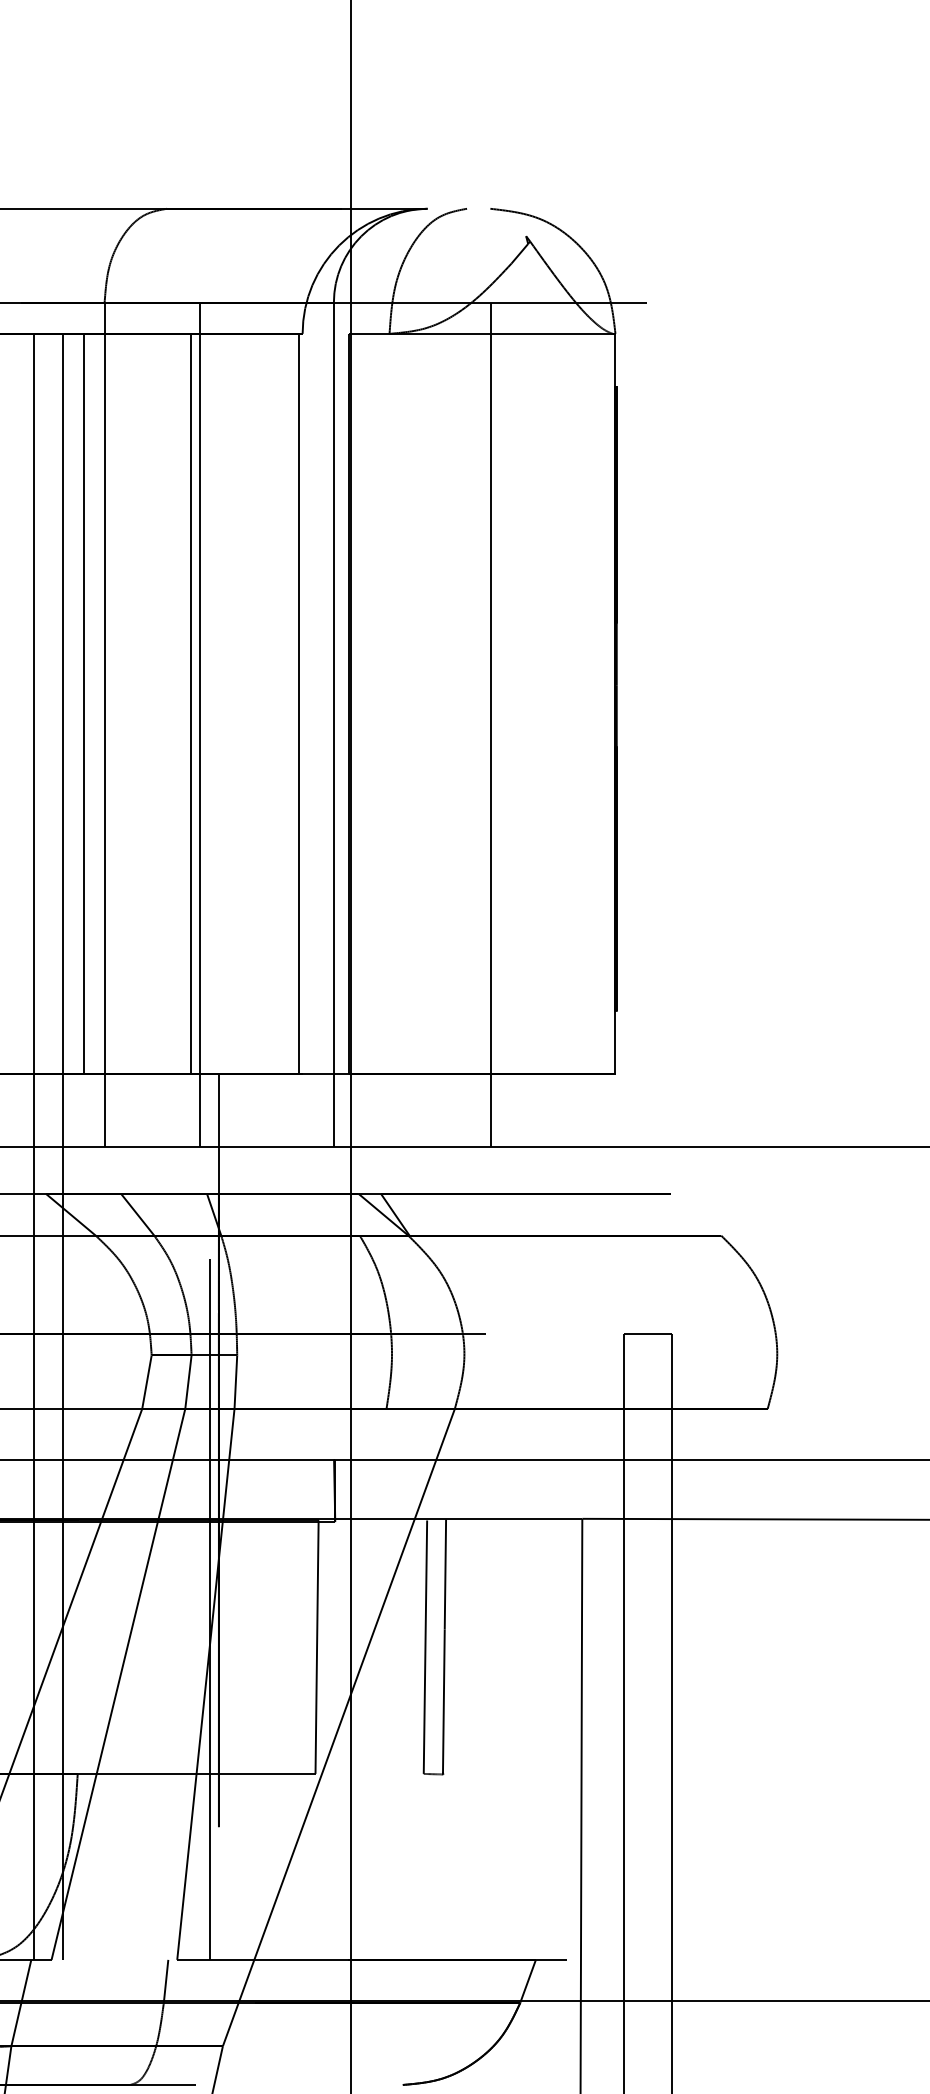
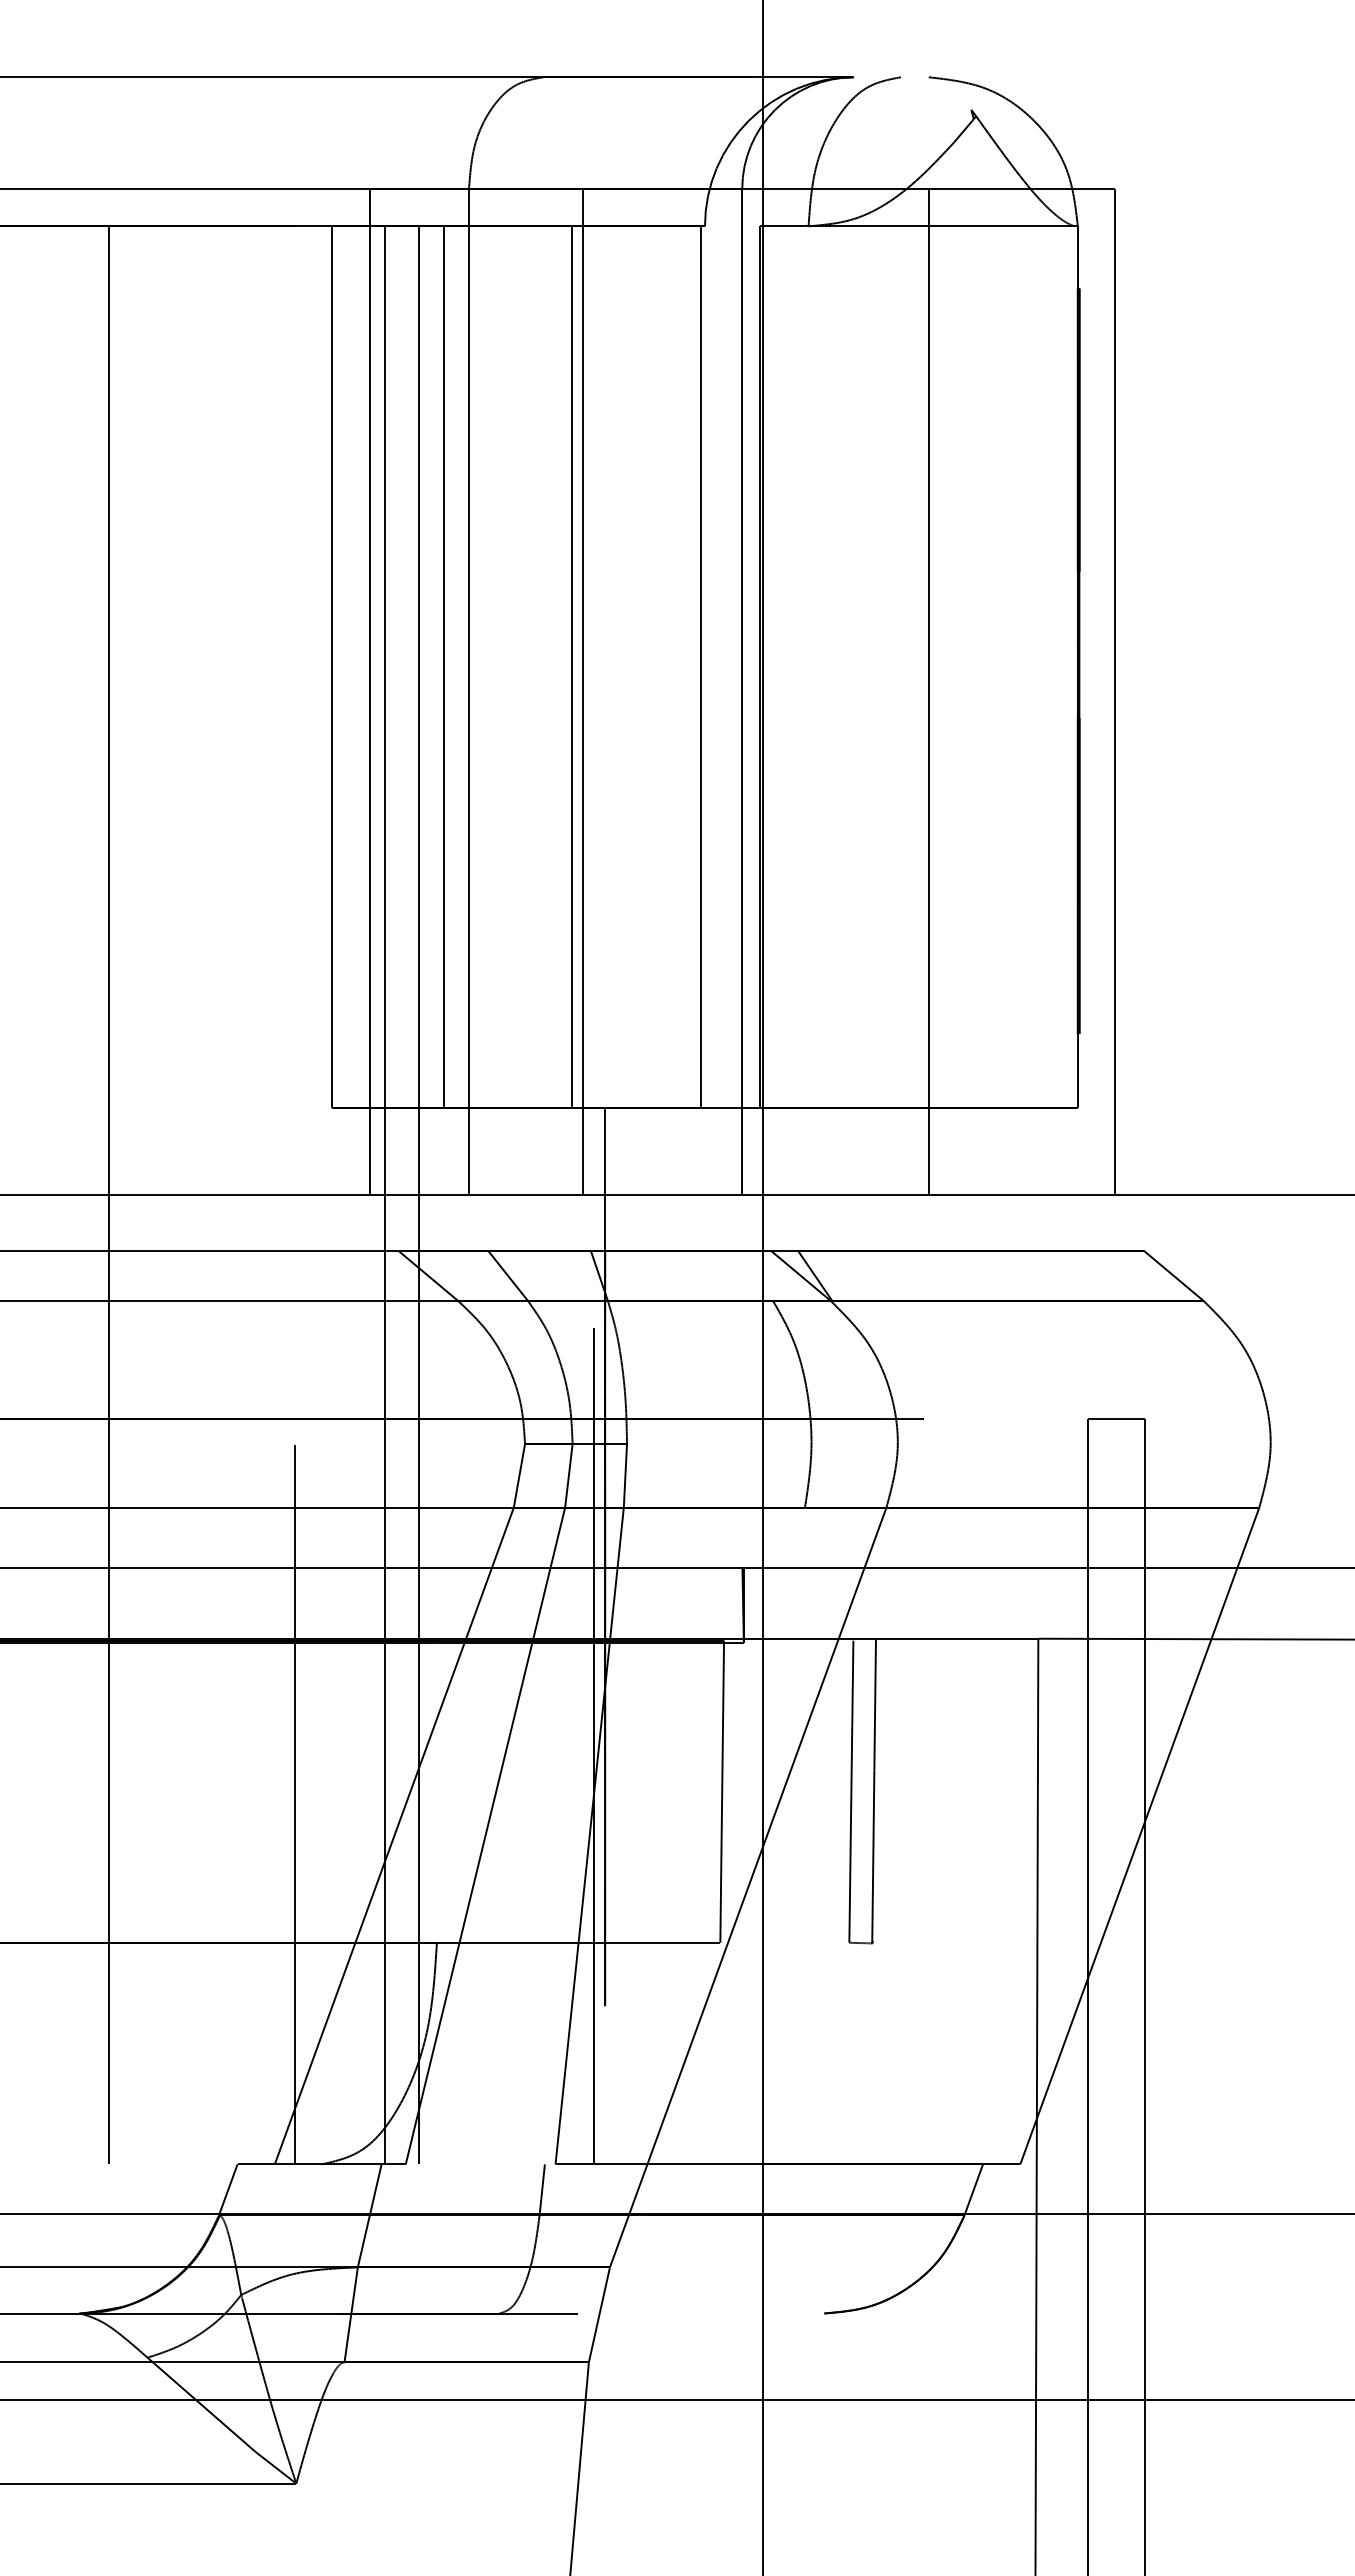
line: (21, 724) -> (369, 692), added
line: (647, 724) -> (1115, 692), added
line: (695, 1214) -> (1173, 1276), added
line: (667, 1683) -> (1139, 1835), added

